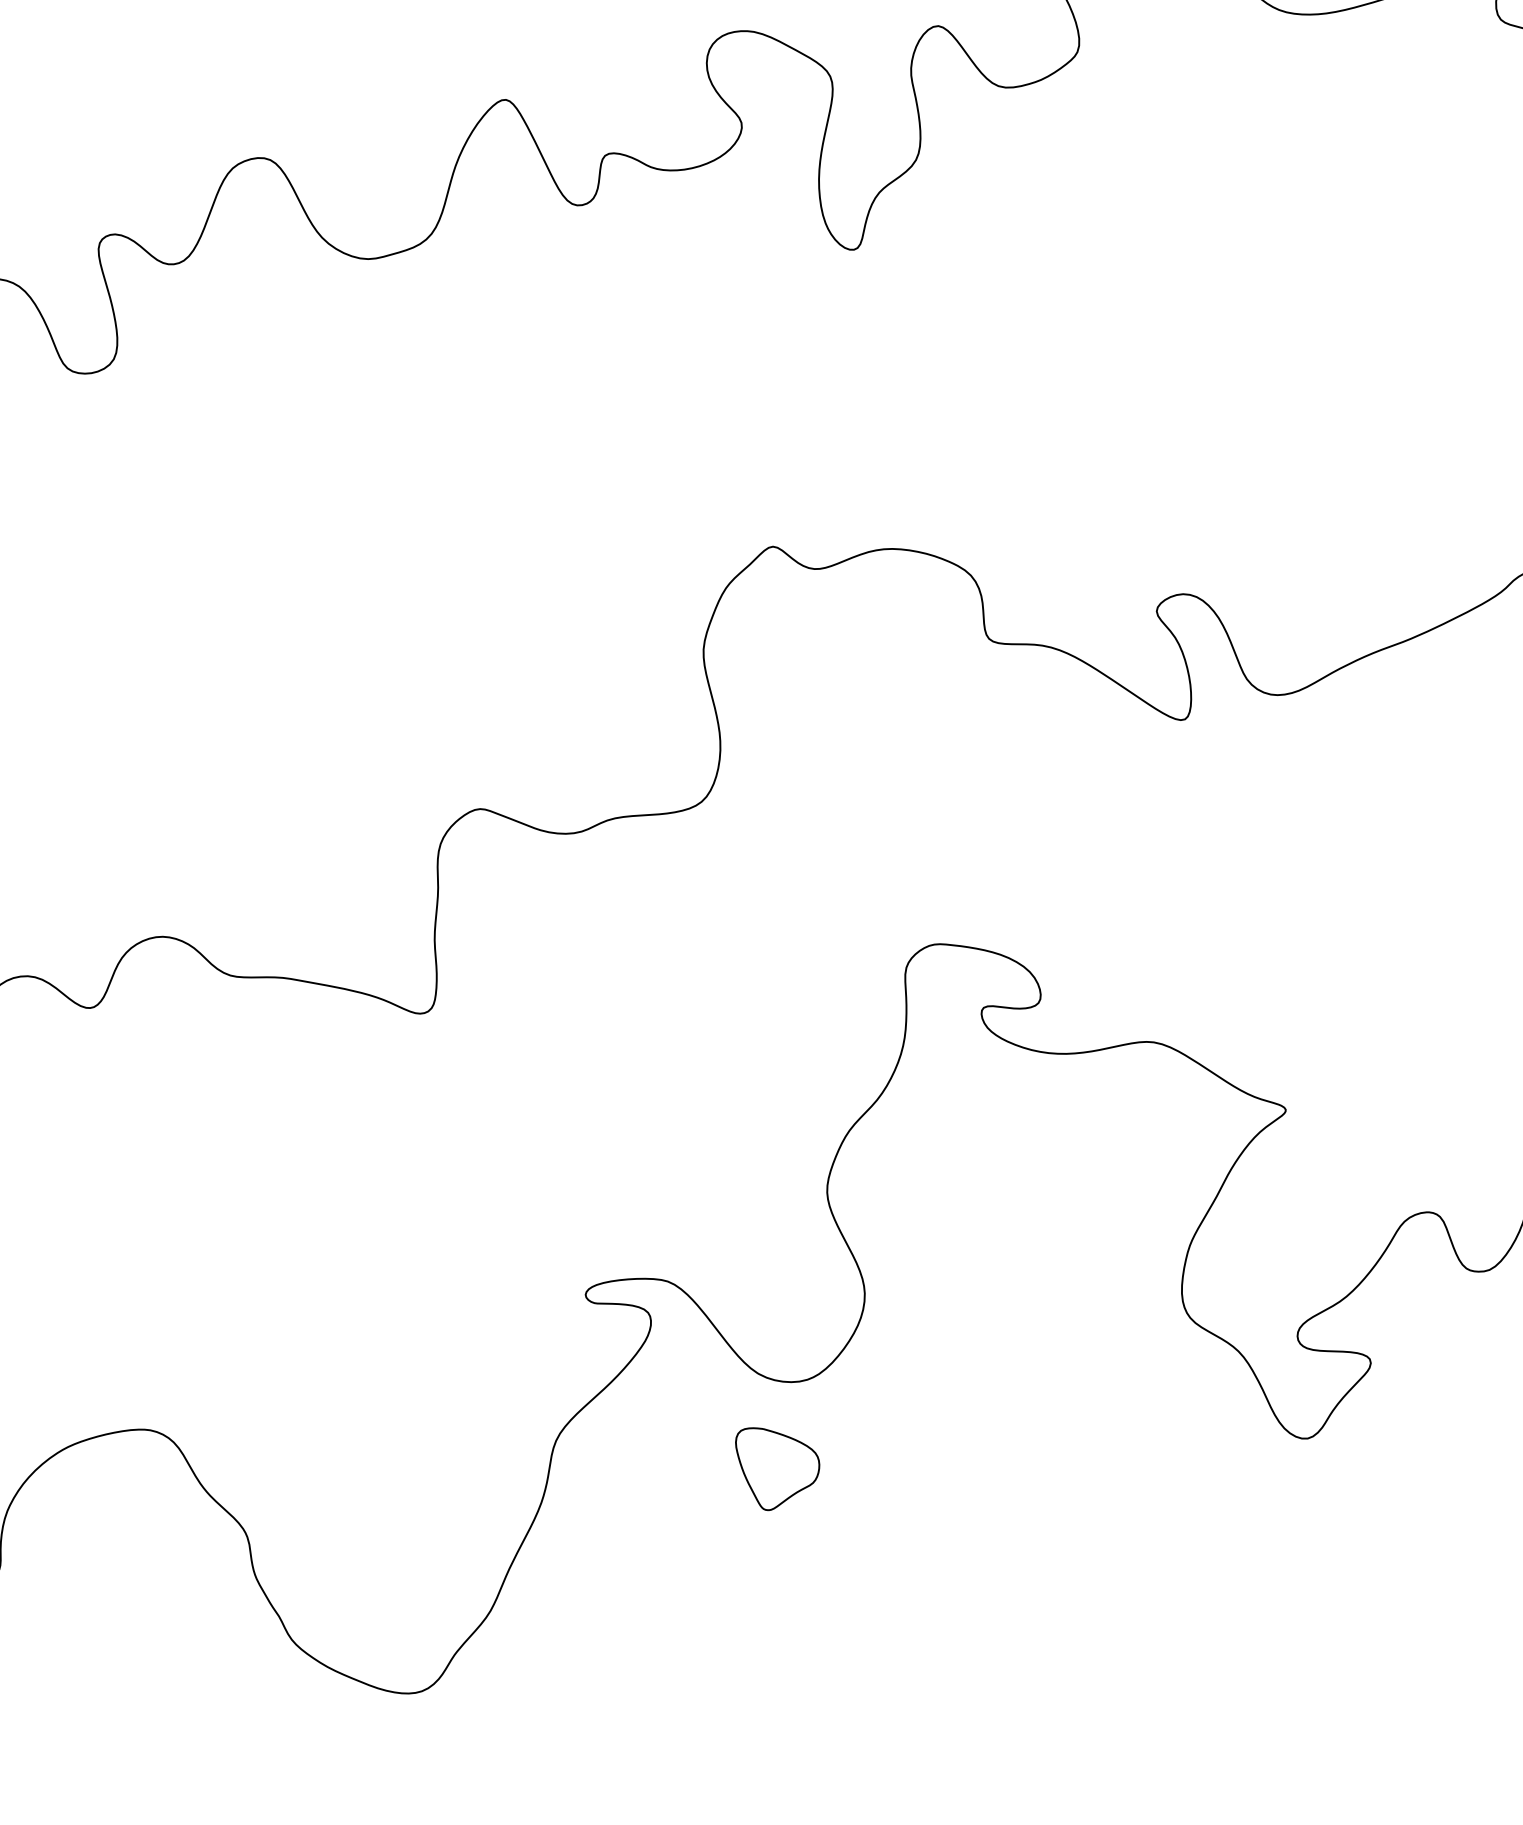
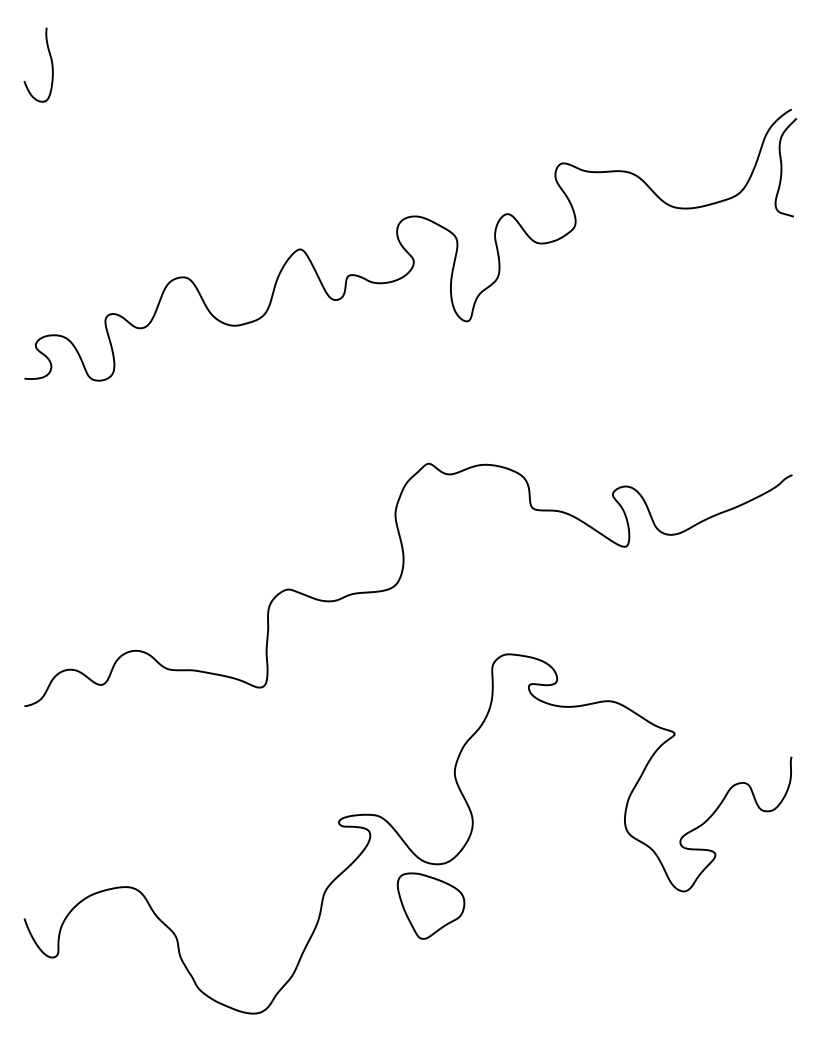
part: (776, 1468) -> (430, 905), size x1.67

